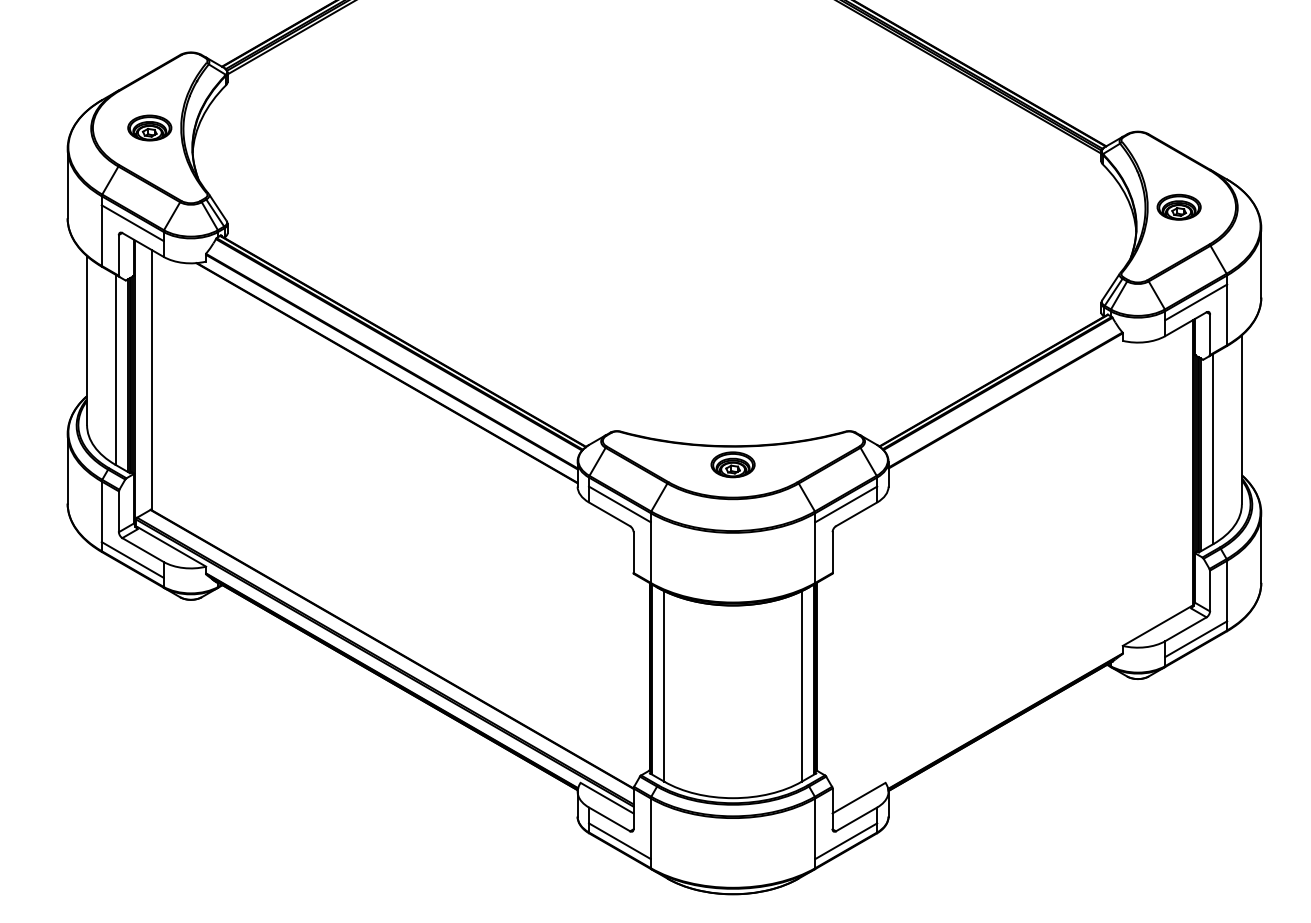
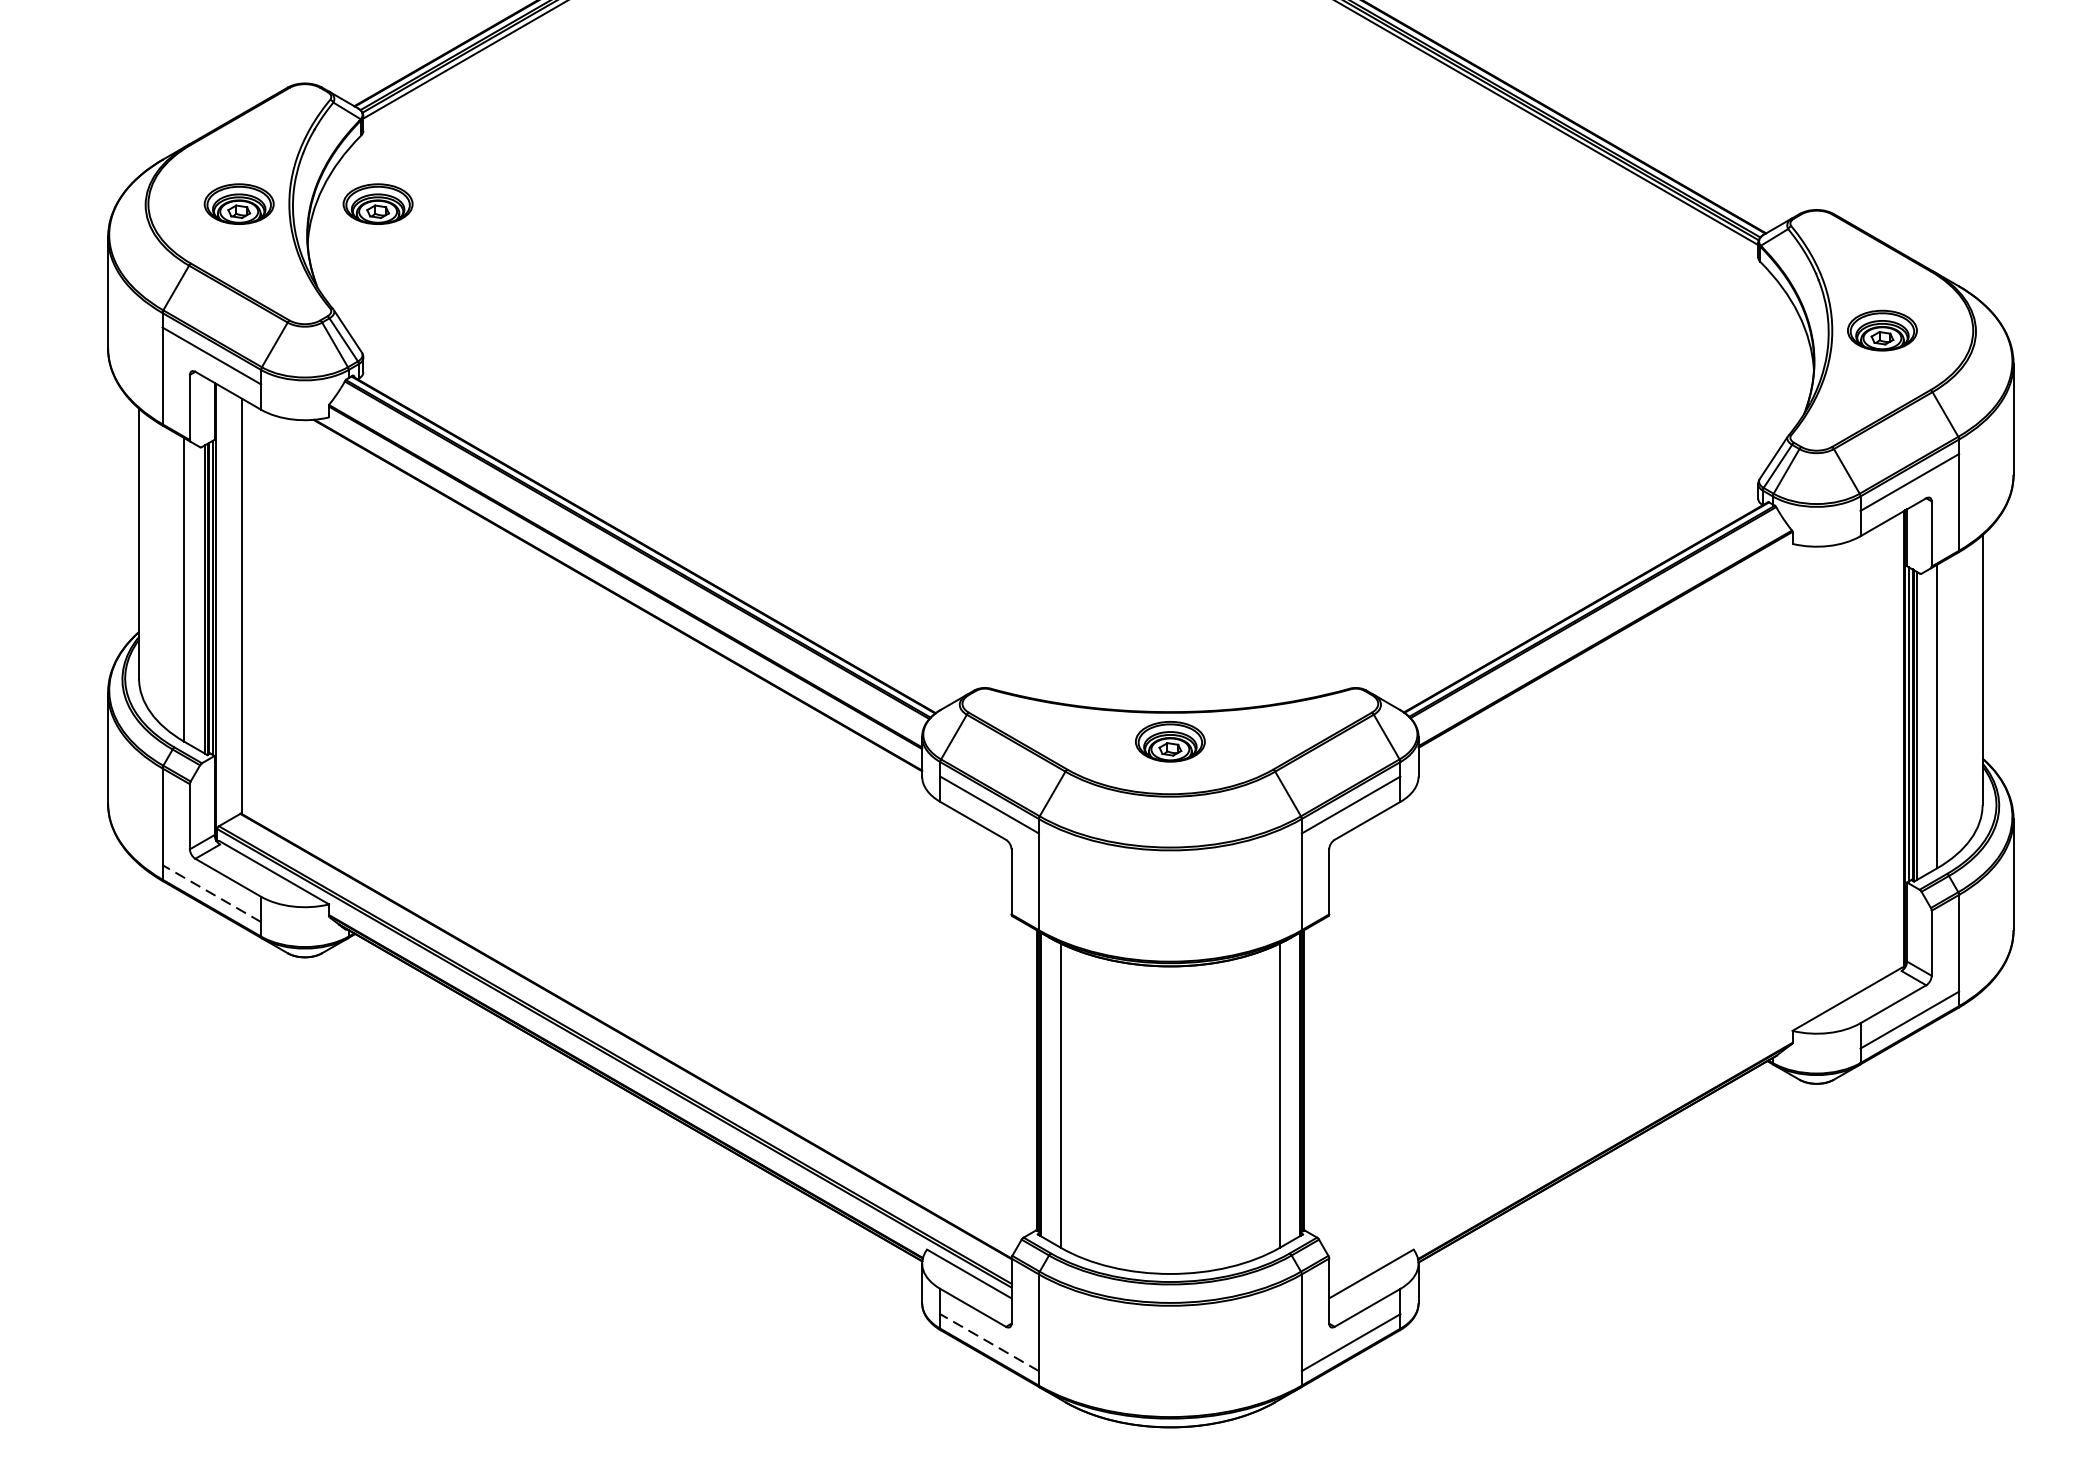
part: (236, 127) -> (377, 203), added
line: (132, 559) -> (211, 892), solid -> dashed
line: (619, 841) -> (989, 1343), solid -> dashed

